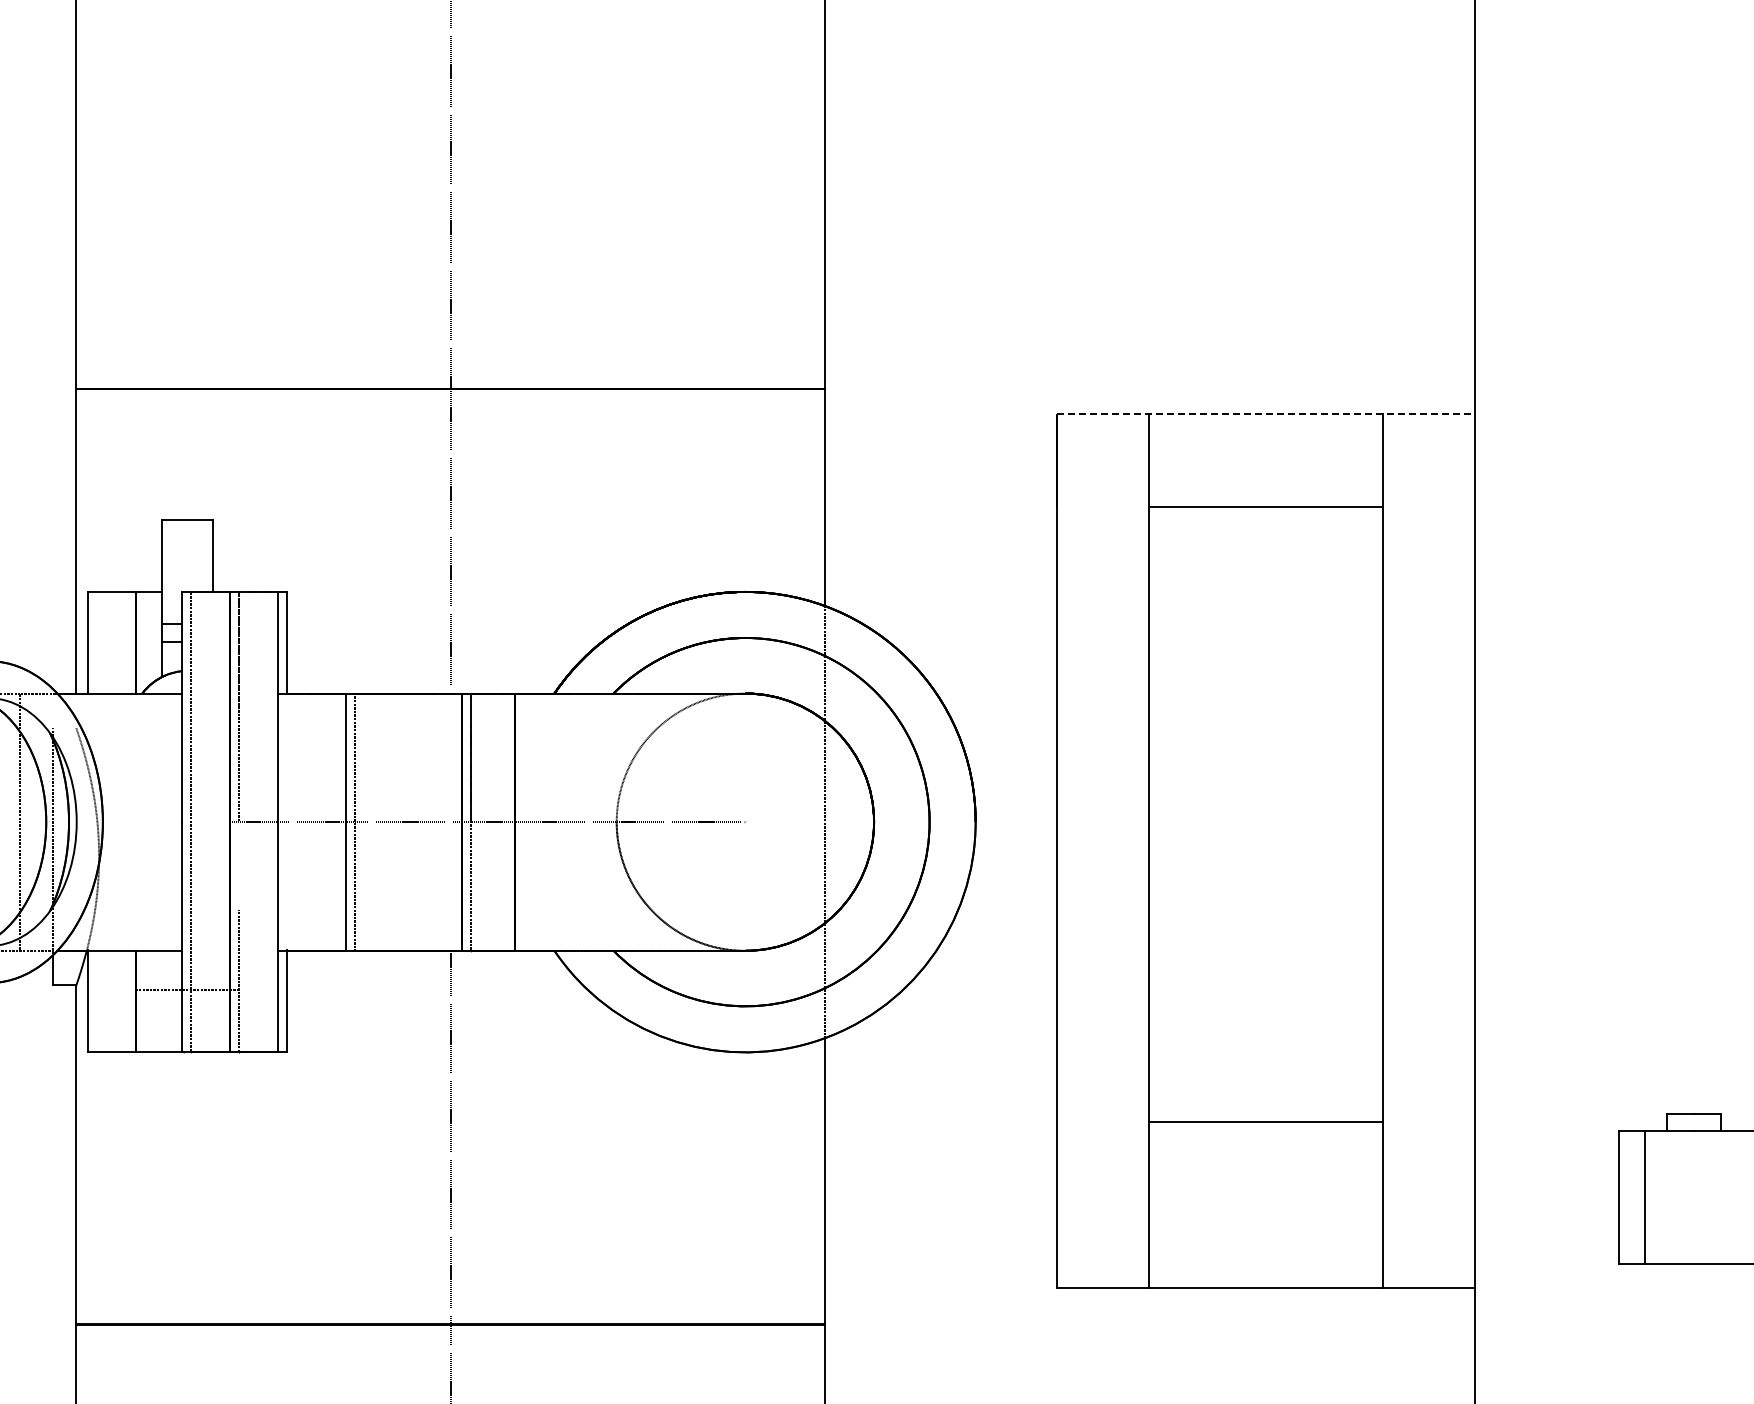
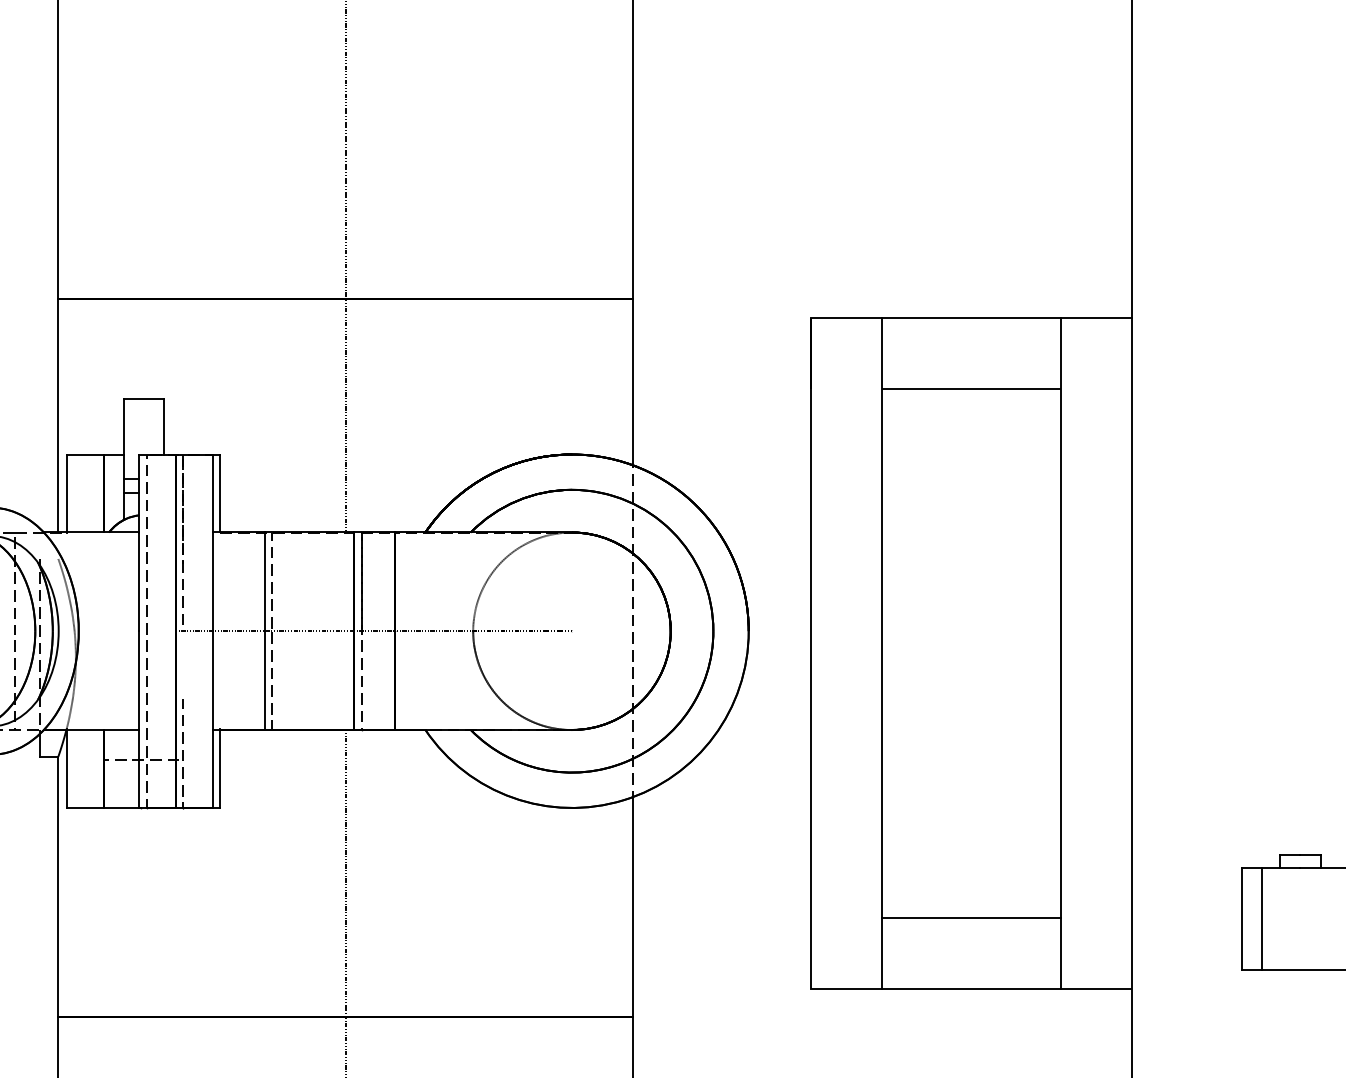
line: (1266, 414) -> (971, 318), dashed -> solid
line: (1265, 1121) -> (971, 917), moved

